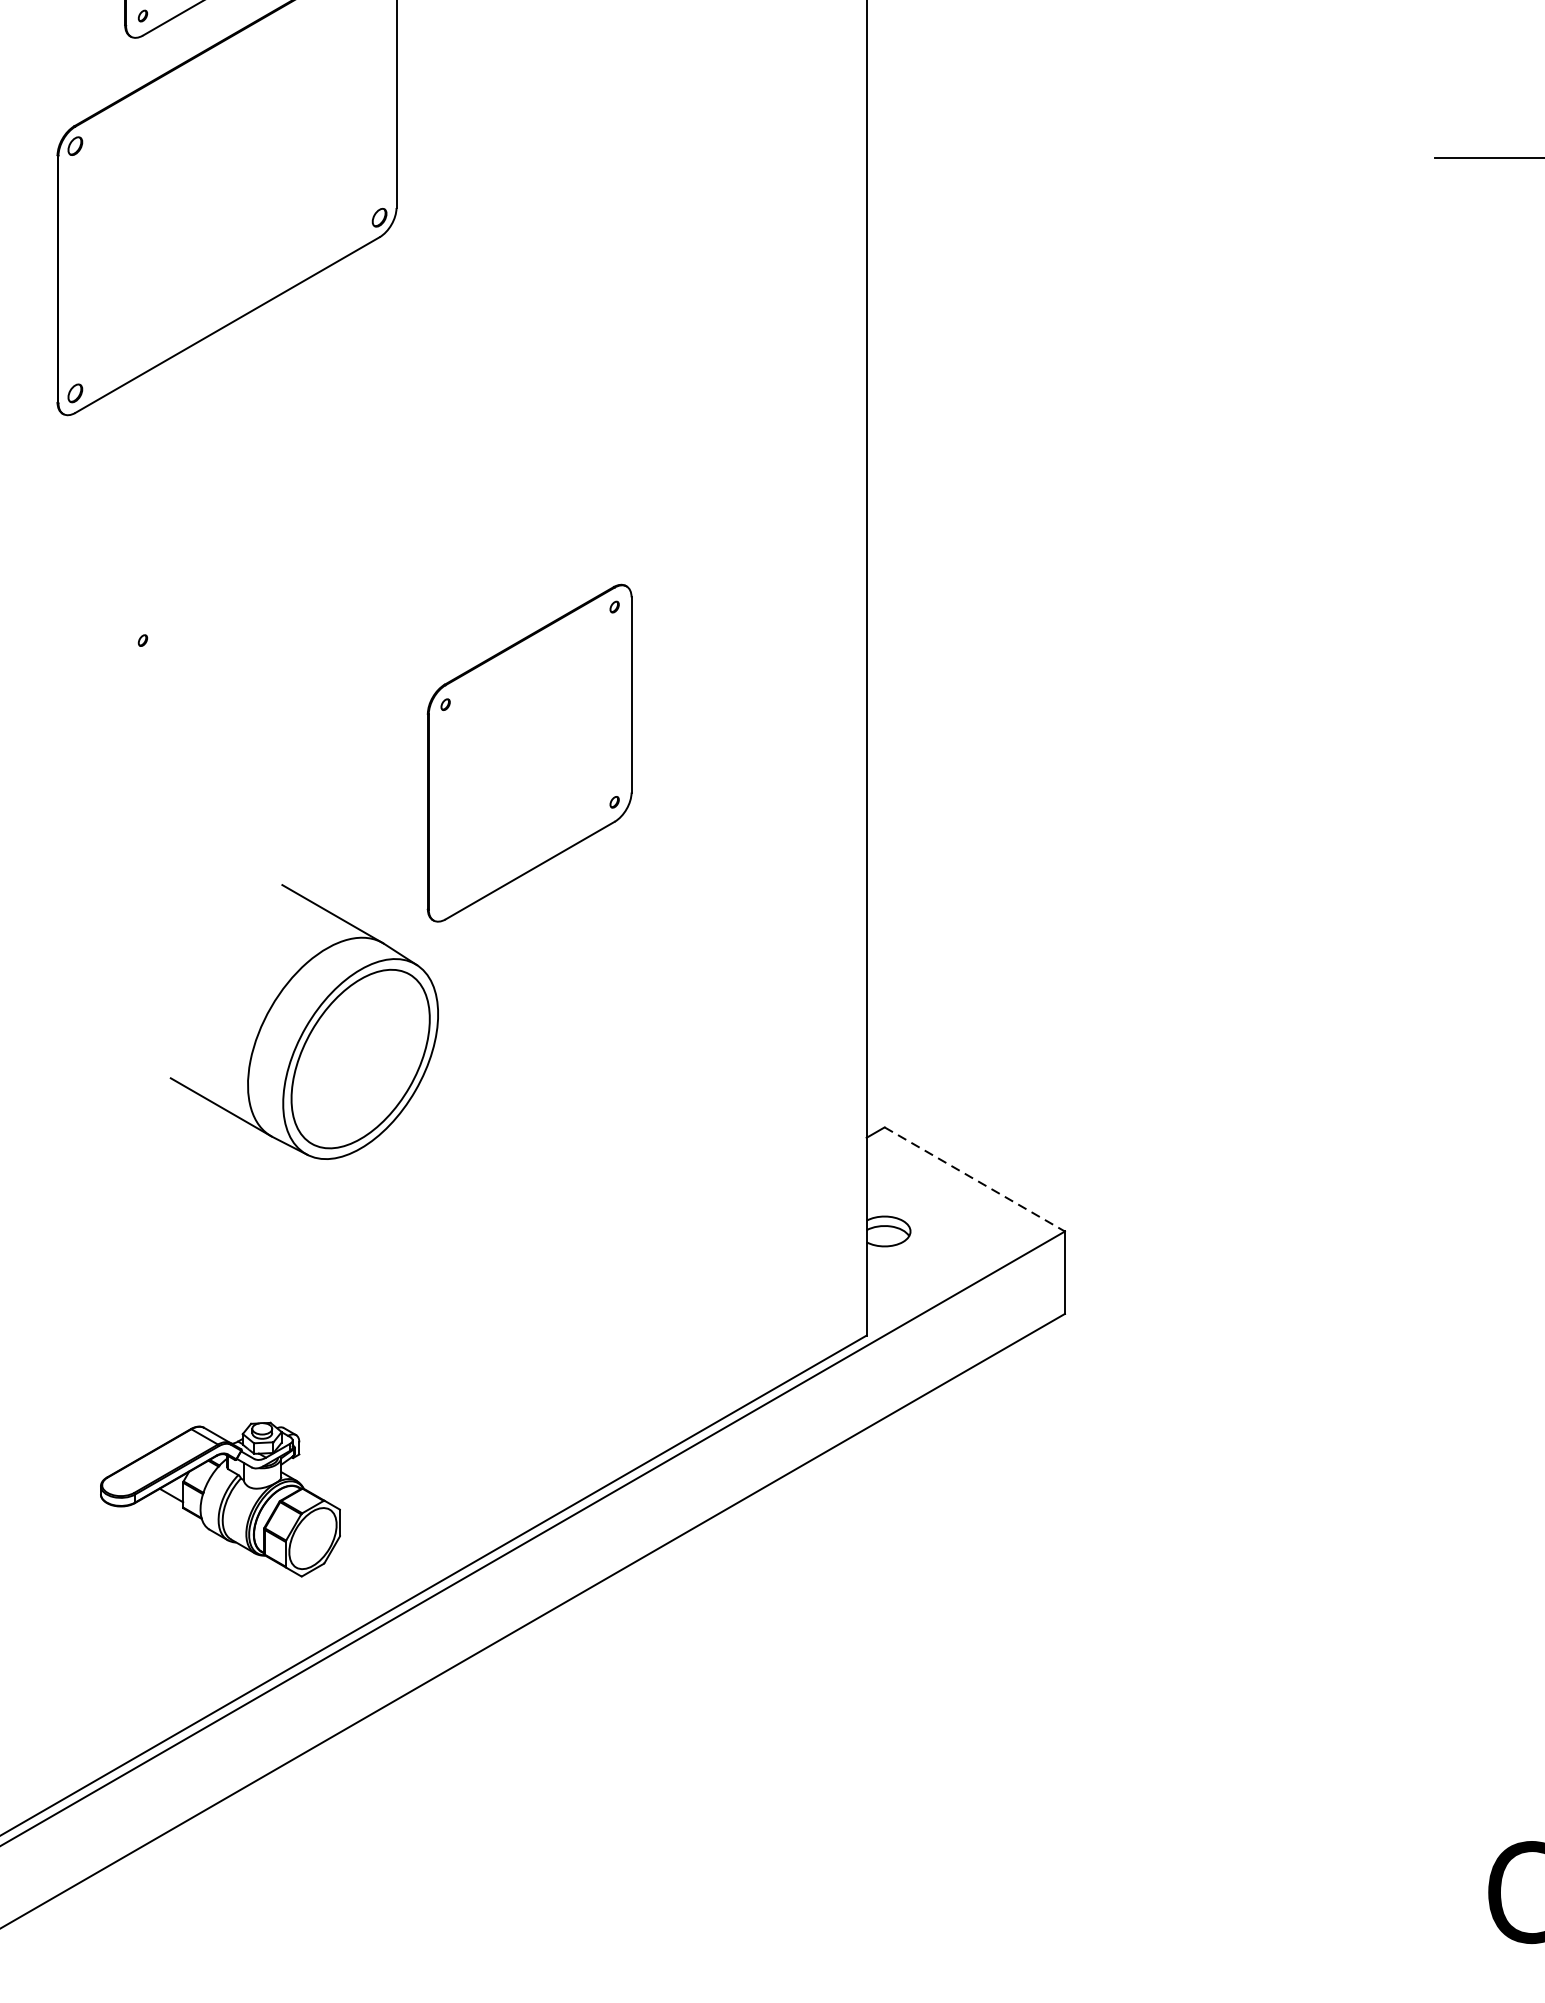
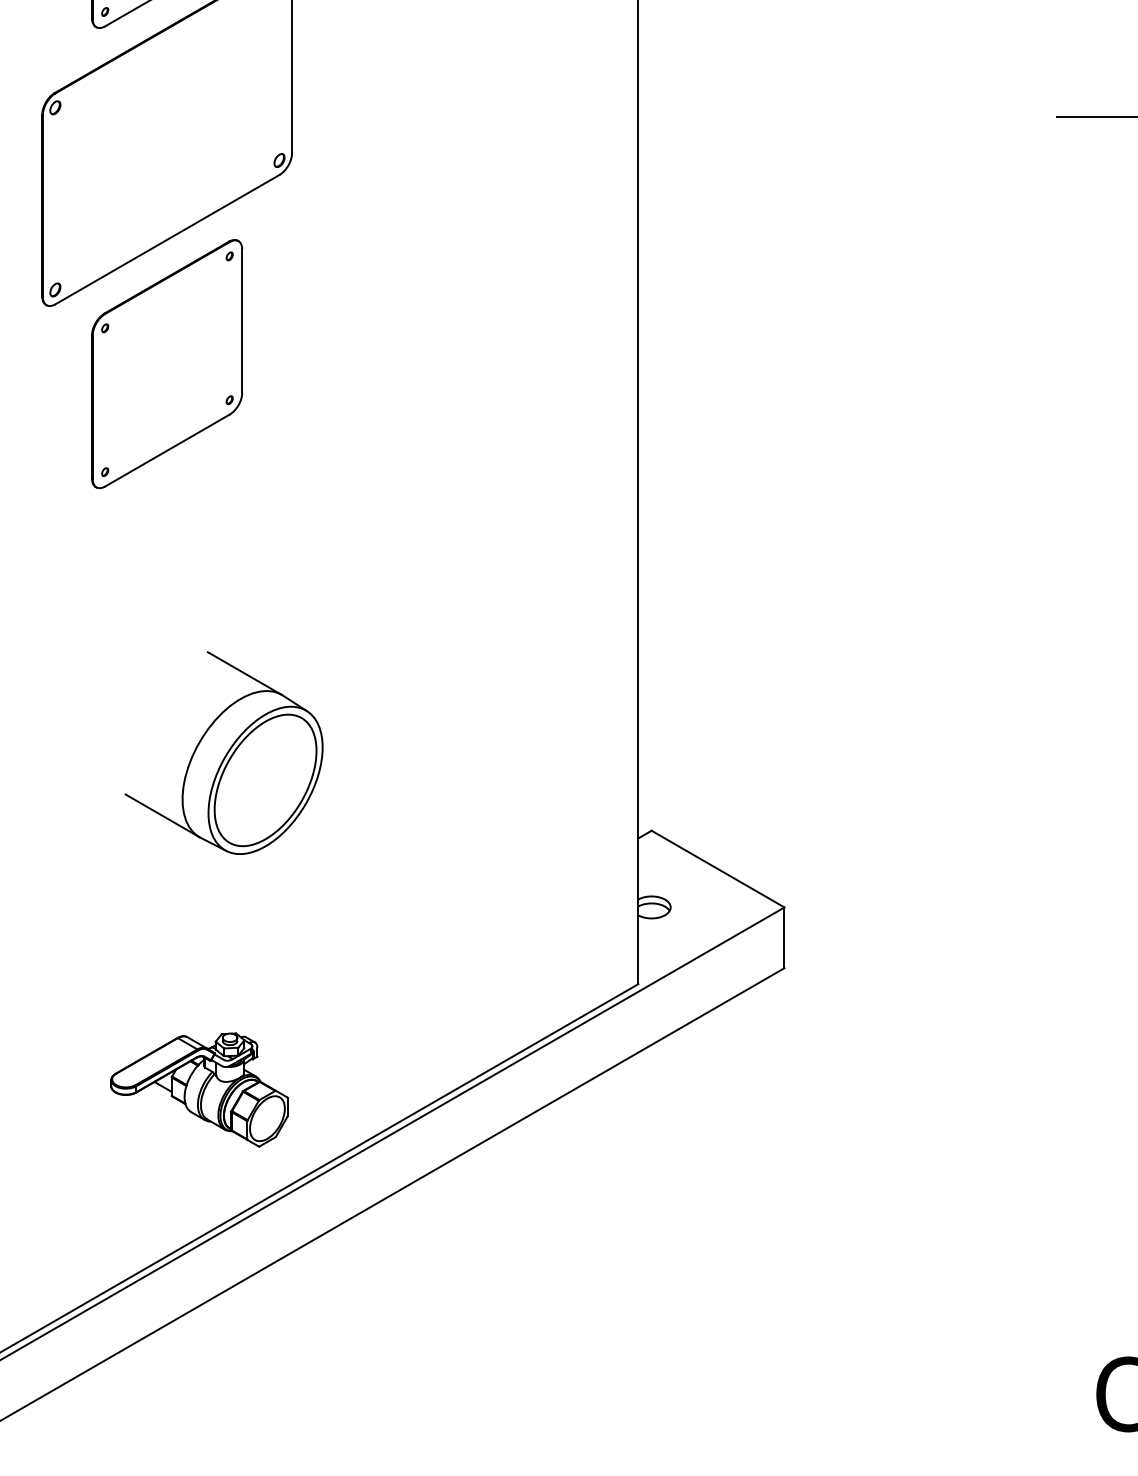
part: (530, 753) -> (167, 364), moved
line: (975, 1179) -> (718, 869), dashed -> solid
part: (220, 1498) -> (199, 1089), moved

